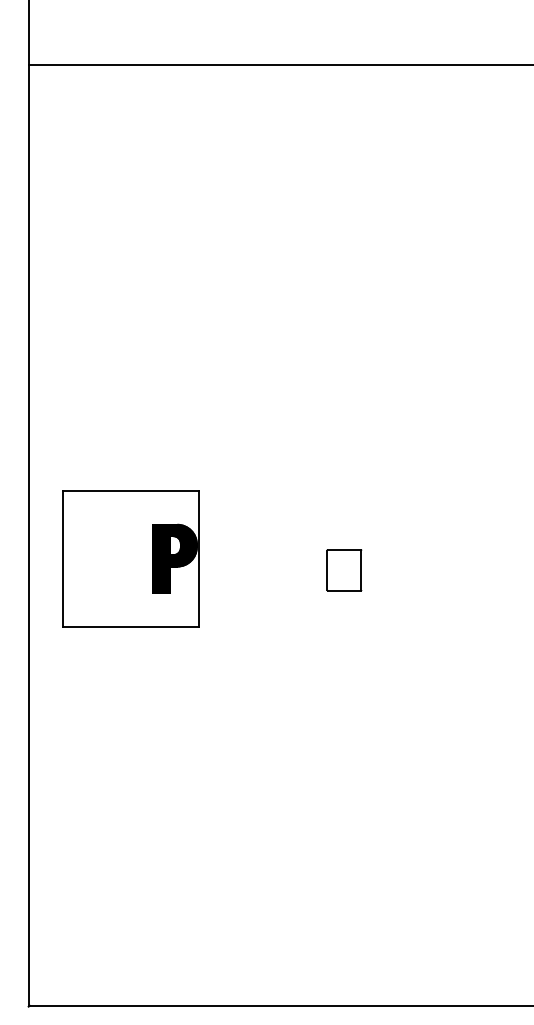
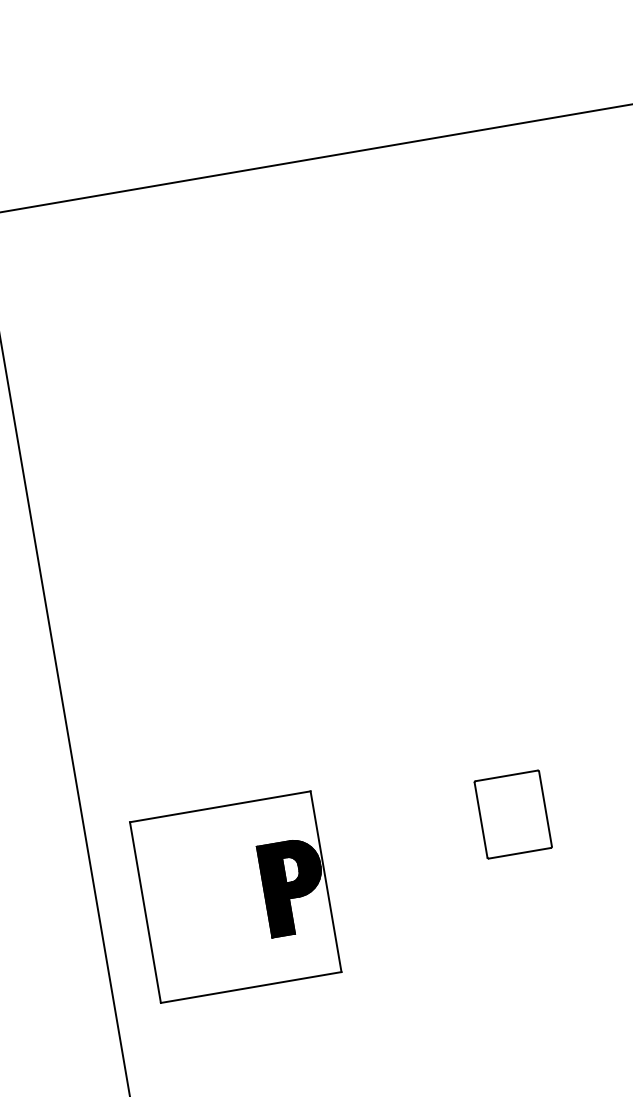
part: (130, 558) -> (235, 896), moved
part: (344, 570) -> (513, 814), size x1.43

